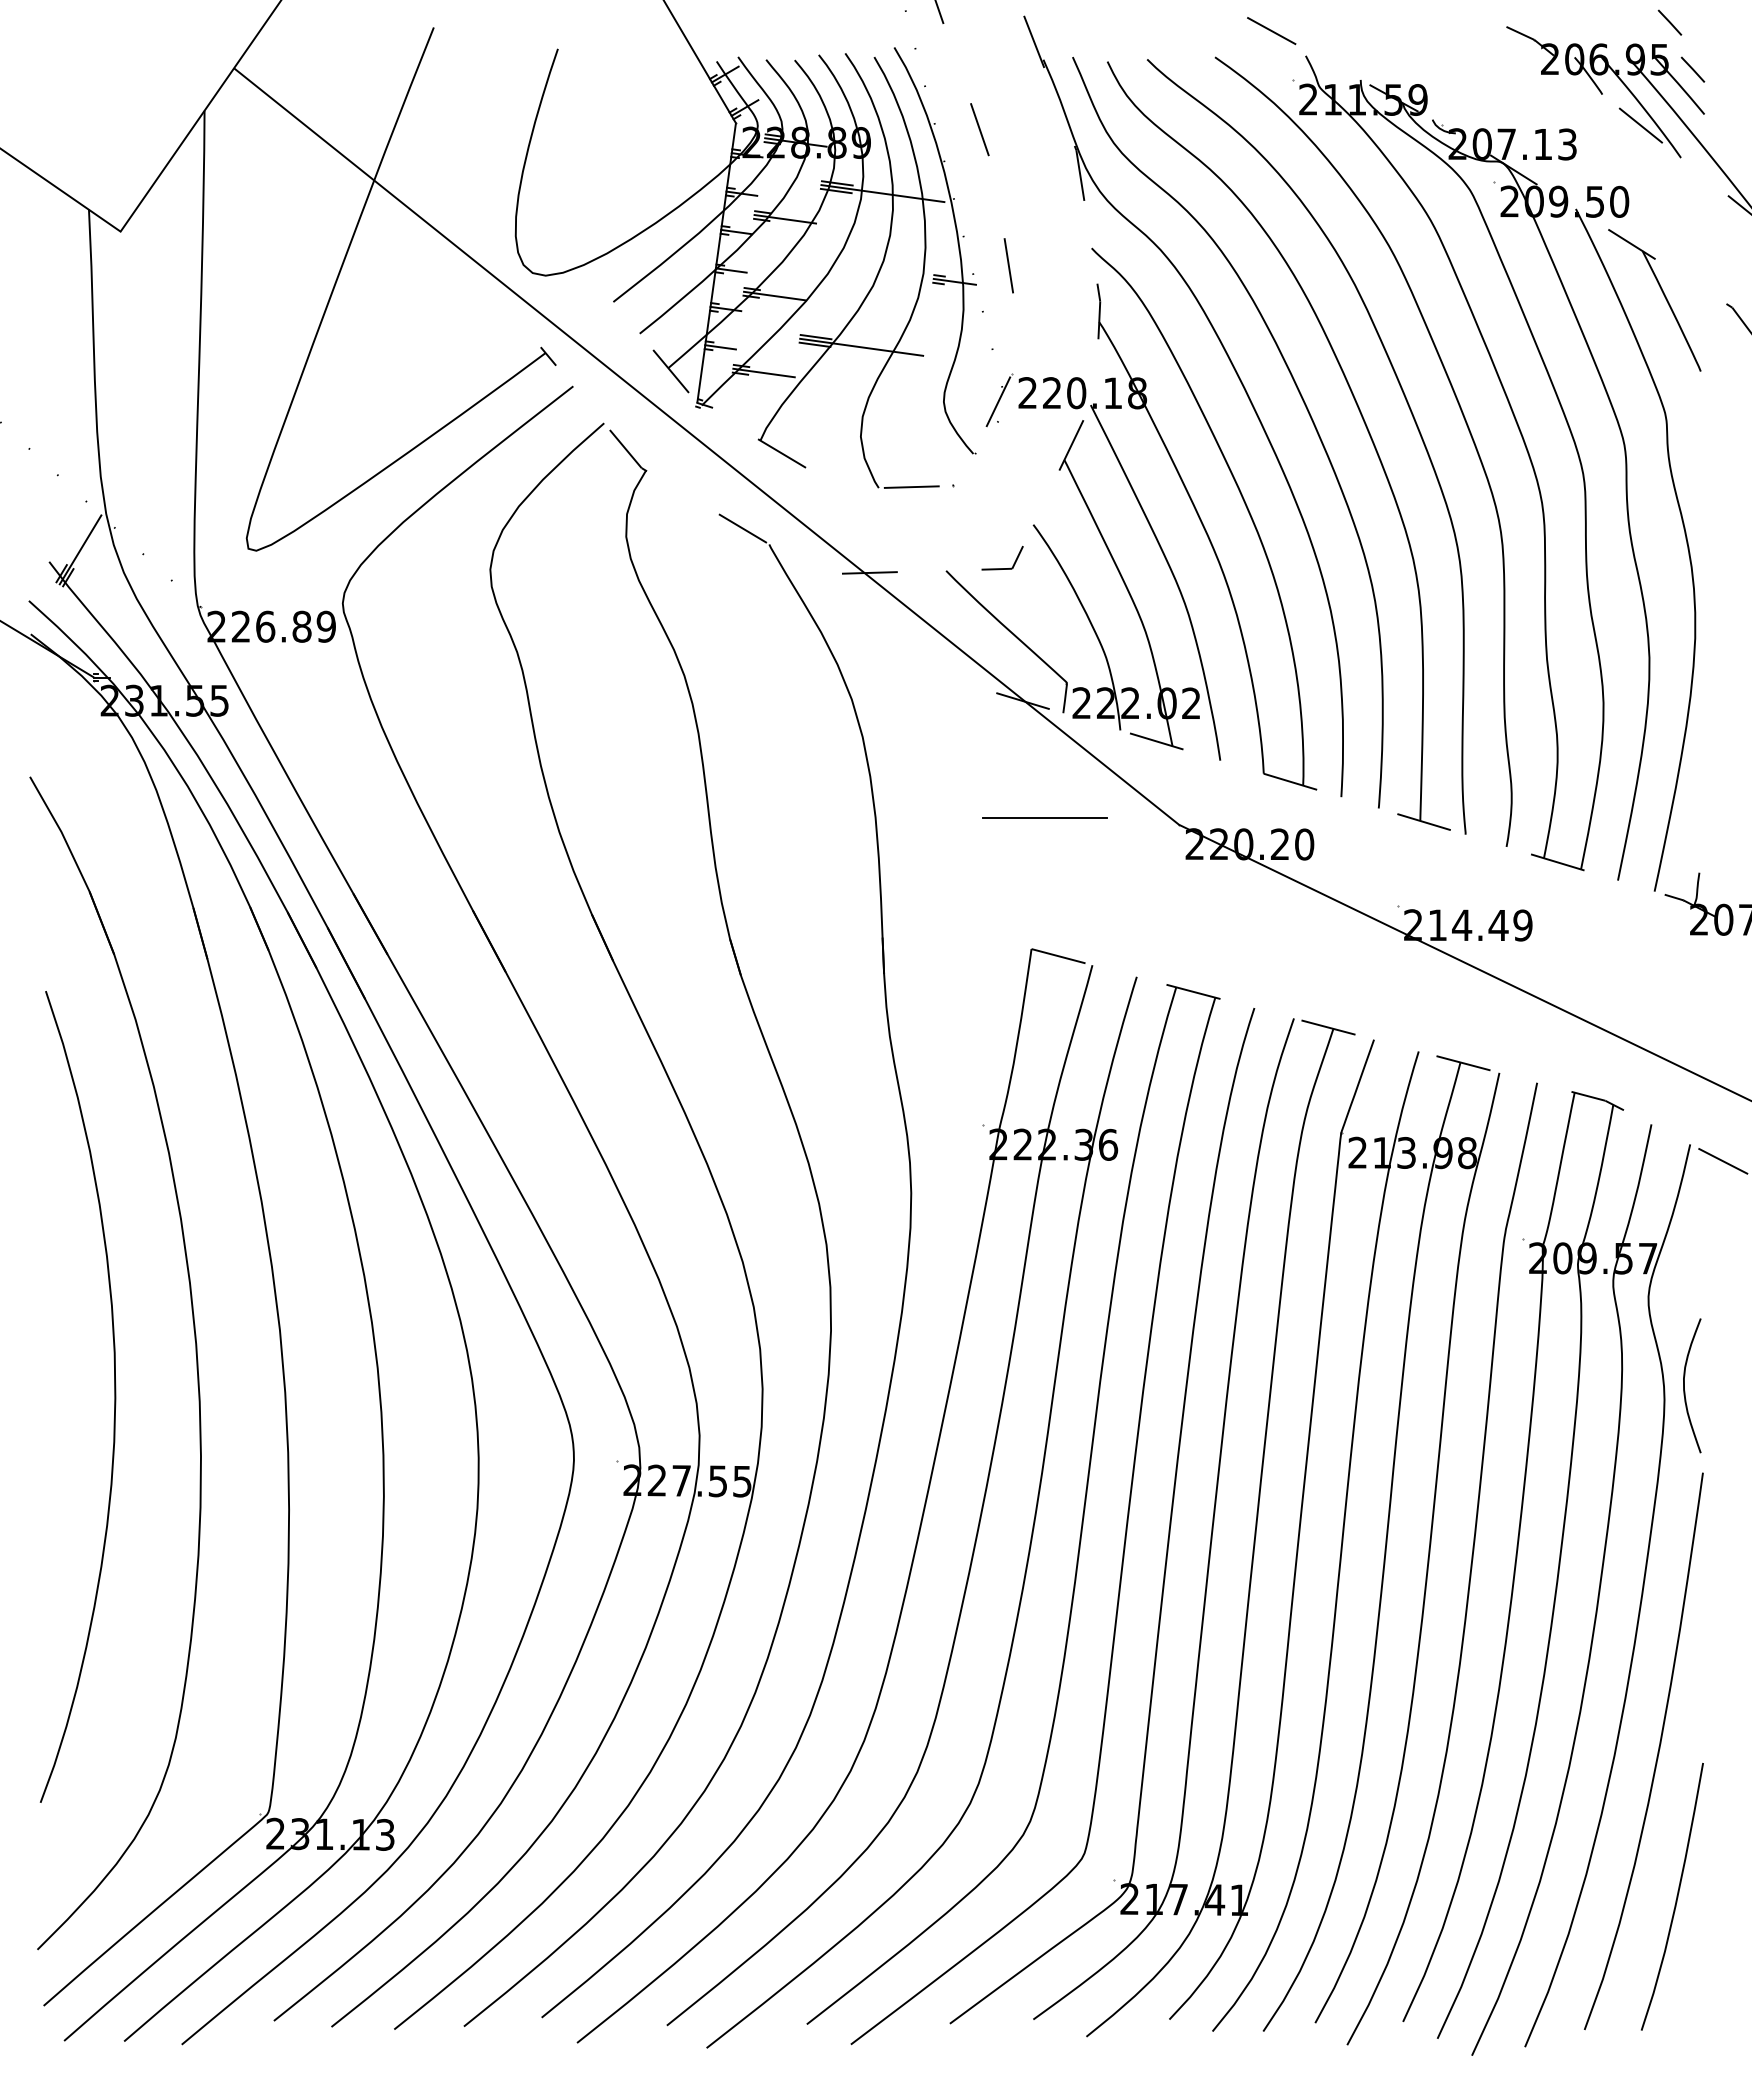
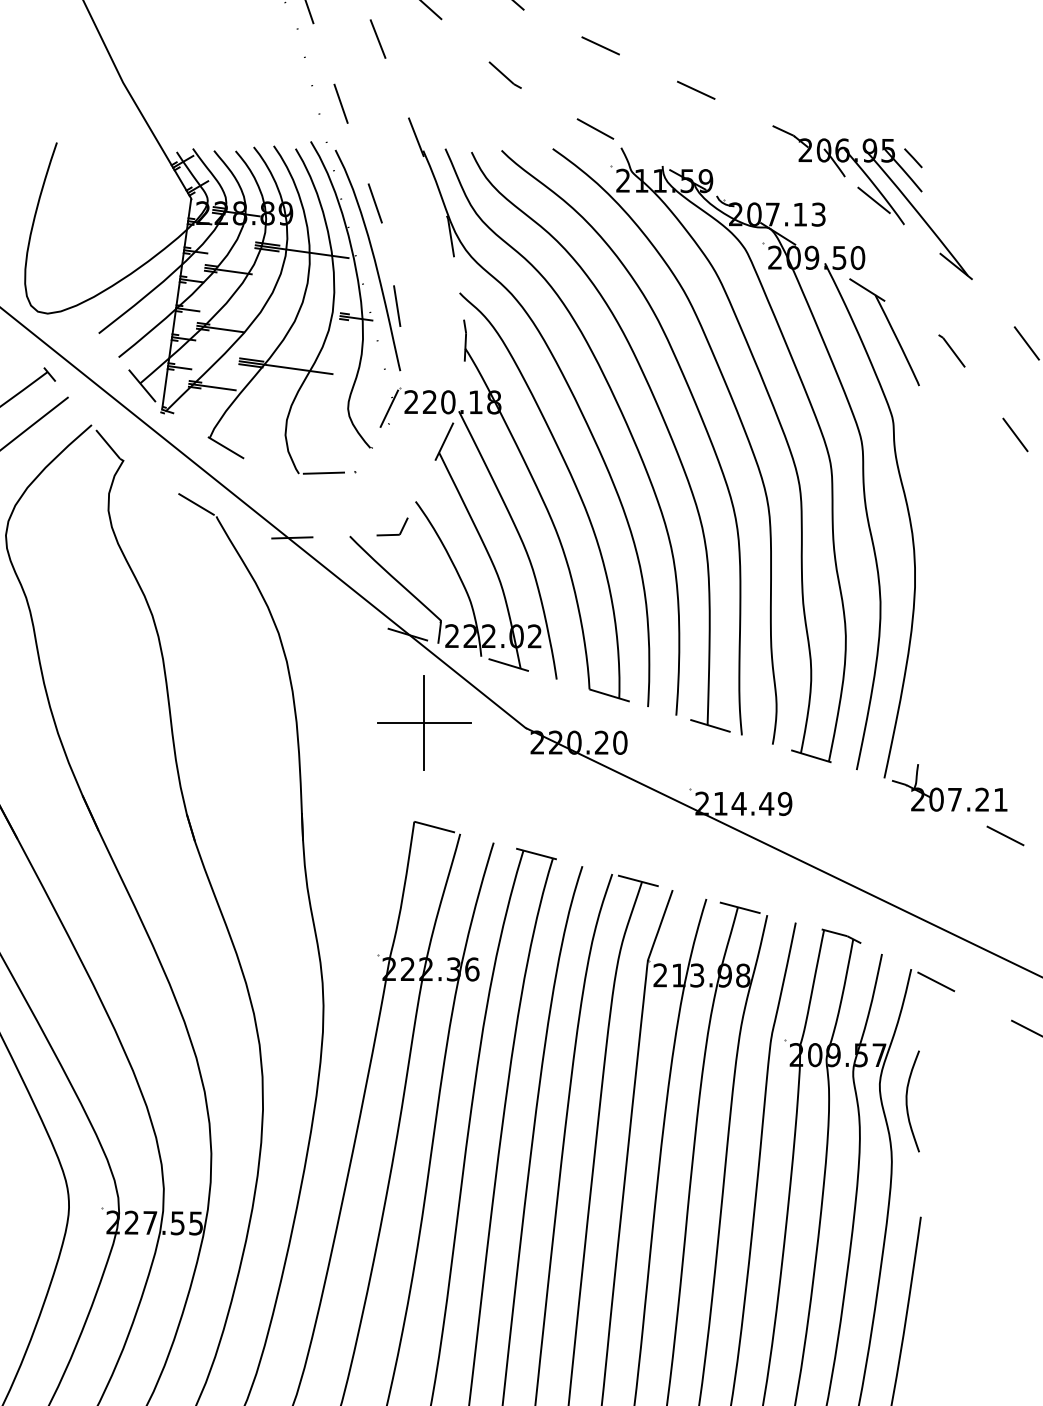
line: (1669, 22) -> (895, 122), removed
curve: (977, 202) -> (373, 258), added
line: (1045, 818) -> (424, 723), added
curve: (1684, 1385) -> (906, 1101), moved

